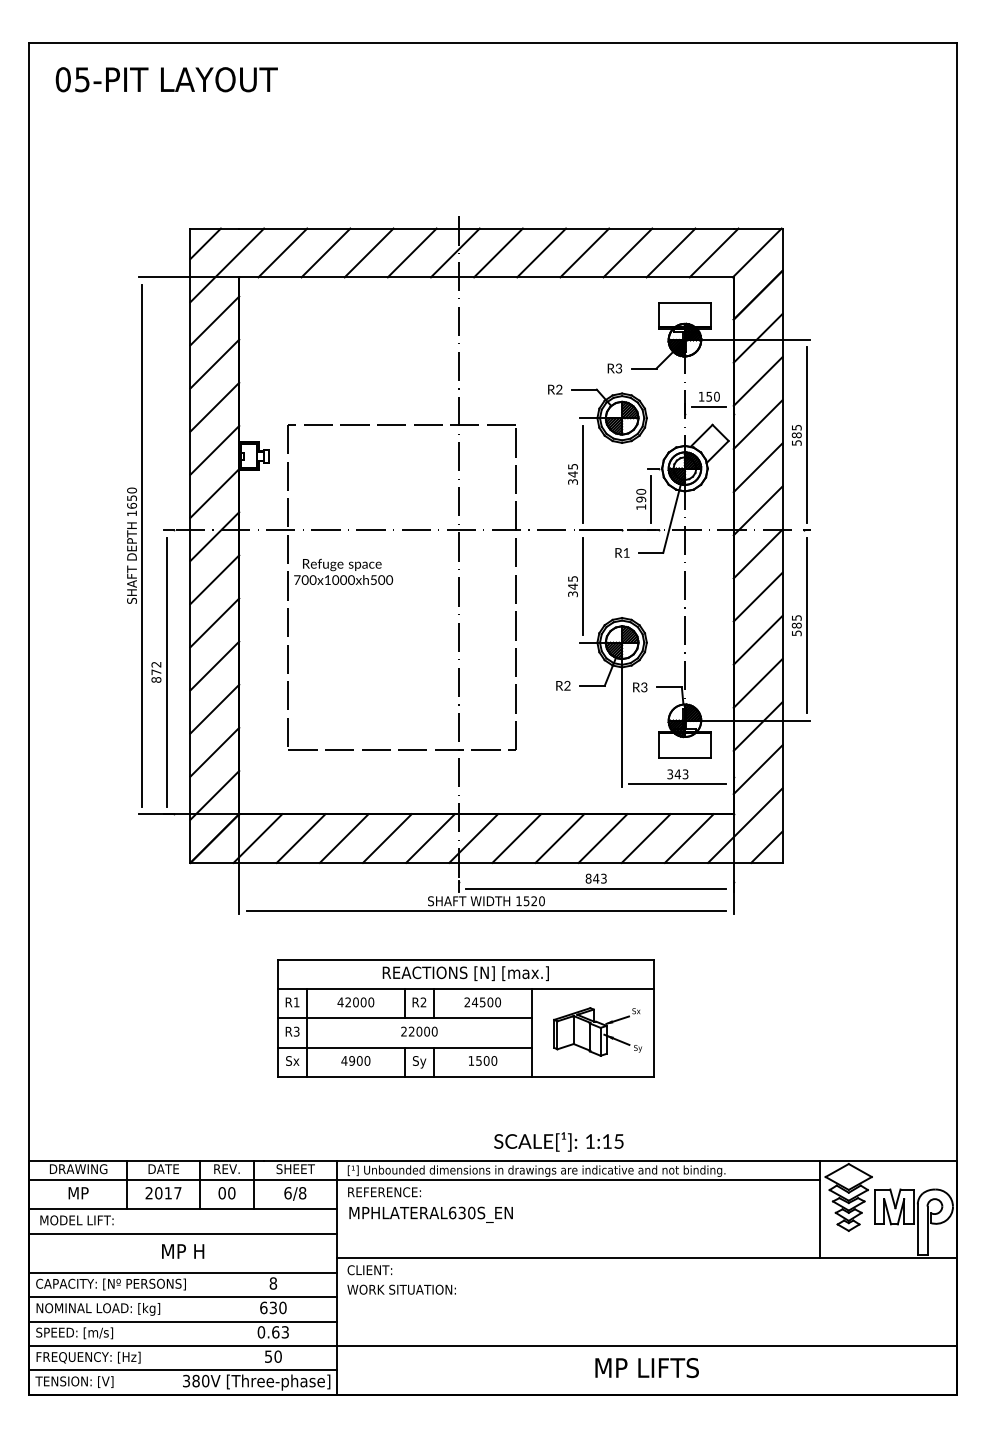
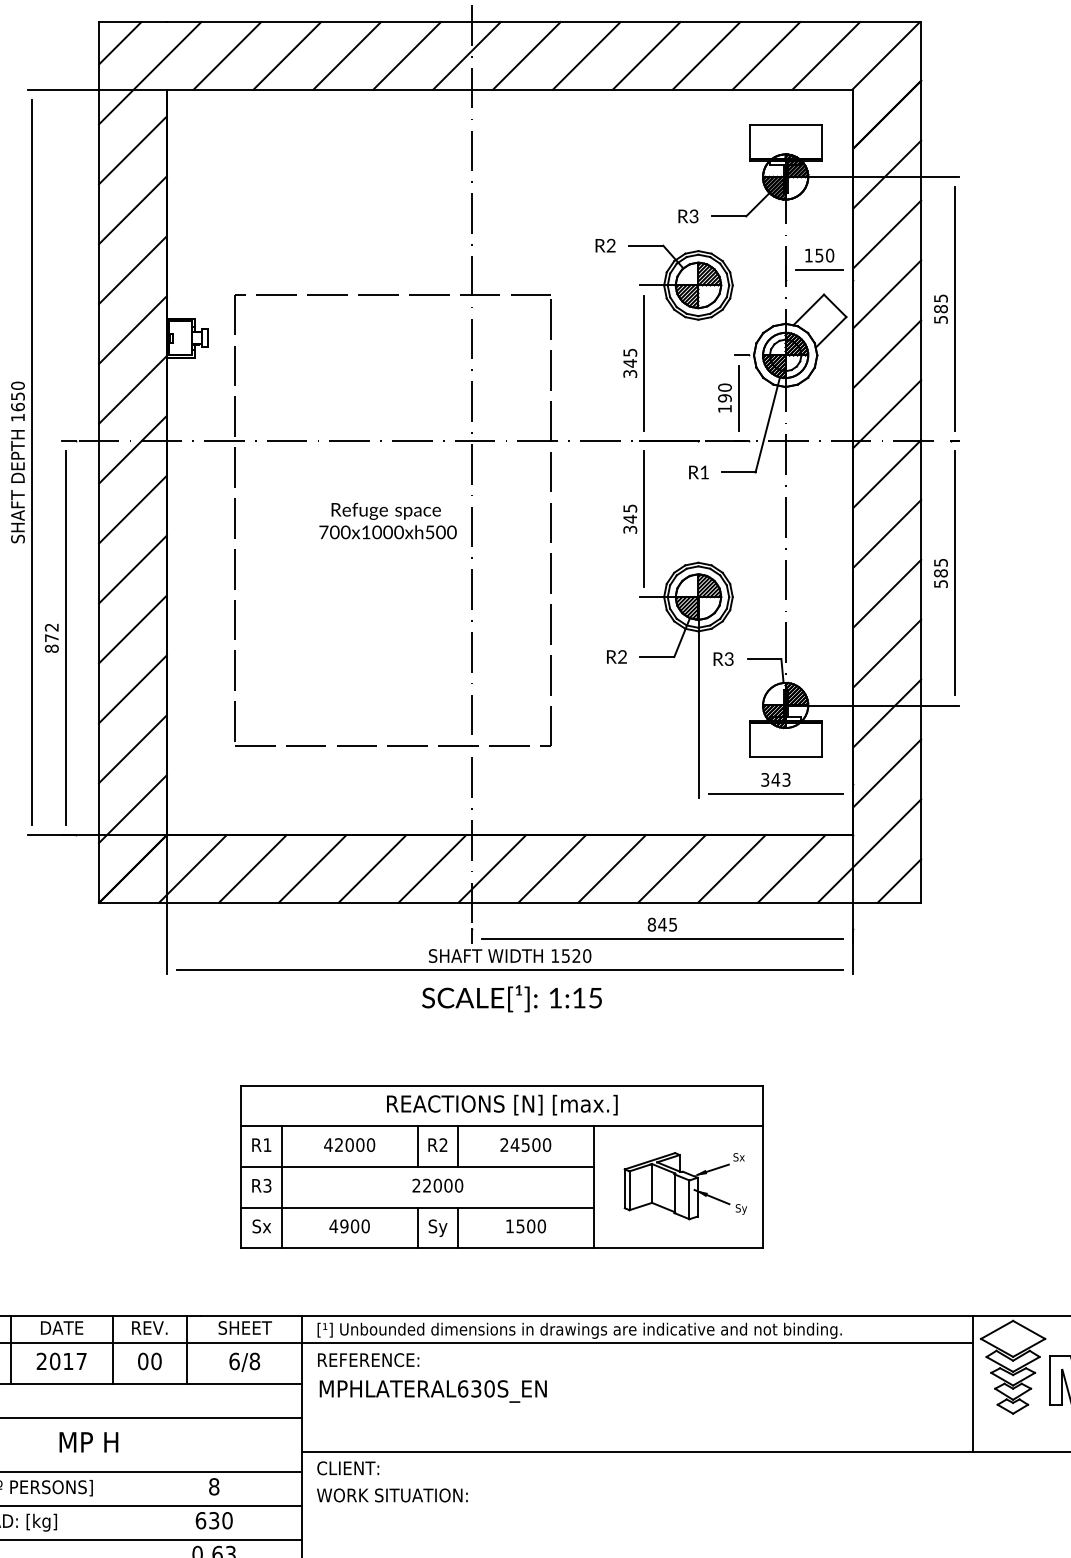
text: (343, 571) -> (387, 520), moved
text: (603, 877) -> (672, 923), 843 -> 845
part: (465, 1018) -> (501, 1167), moved
text: (558, 1141) -> (511, 998), moved

